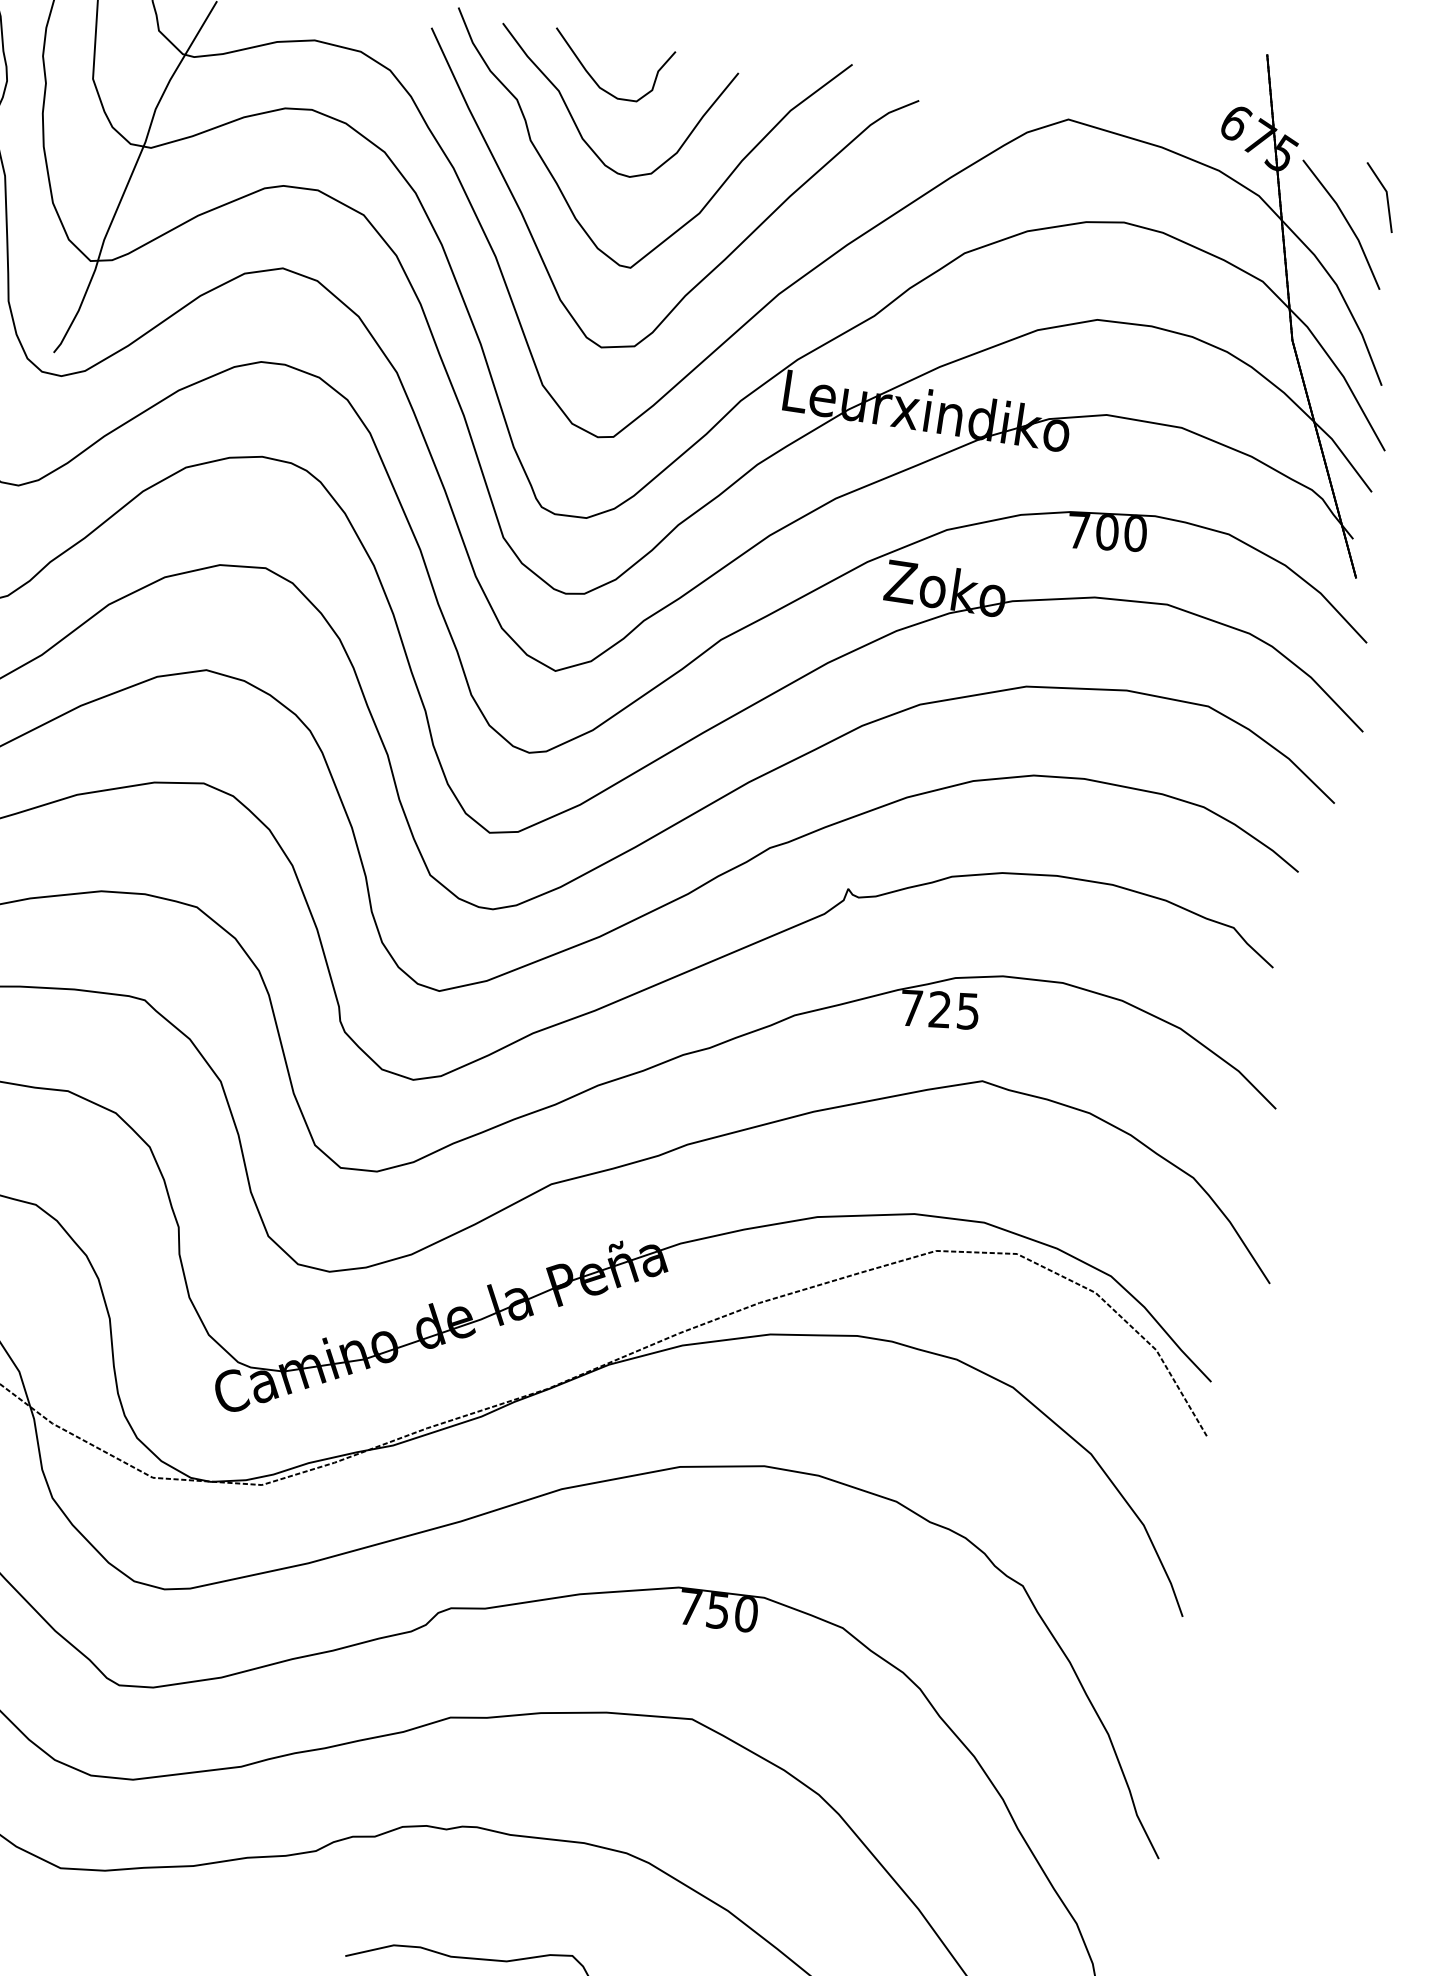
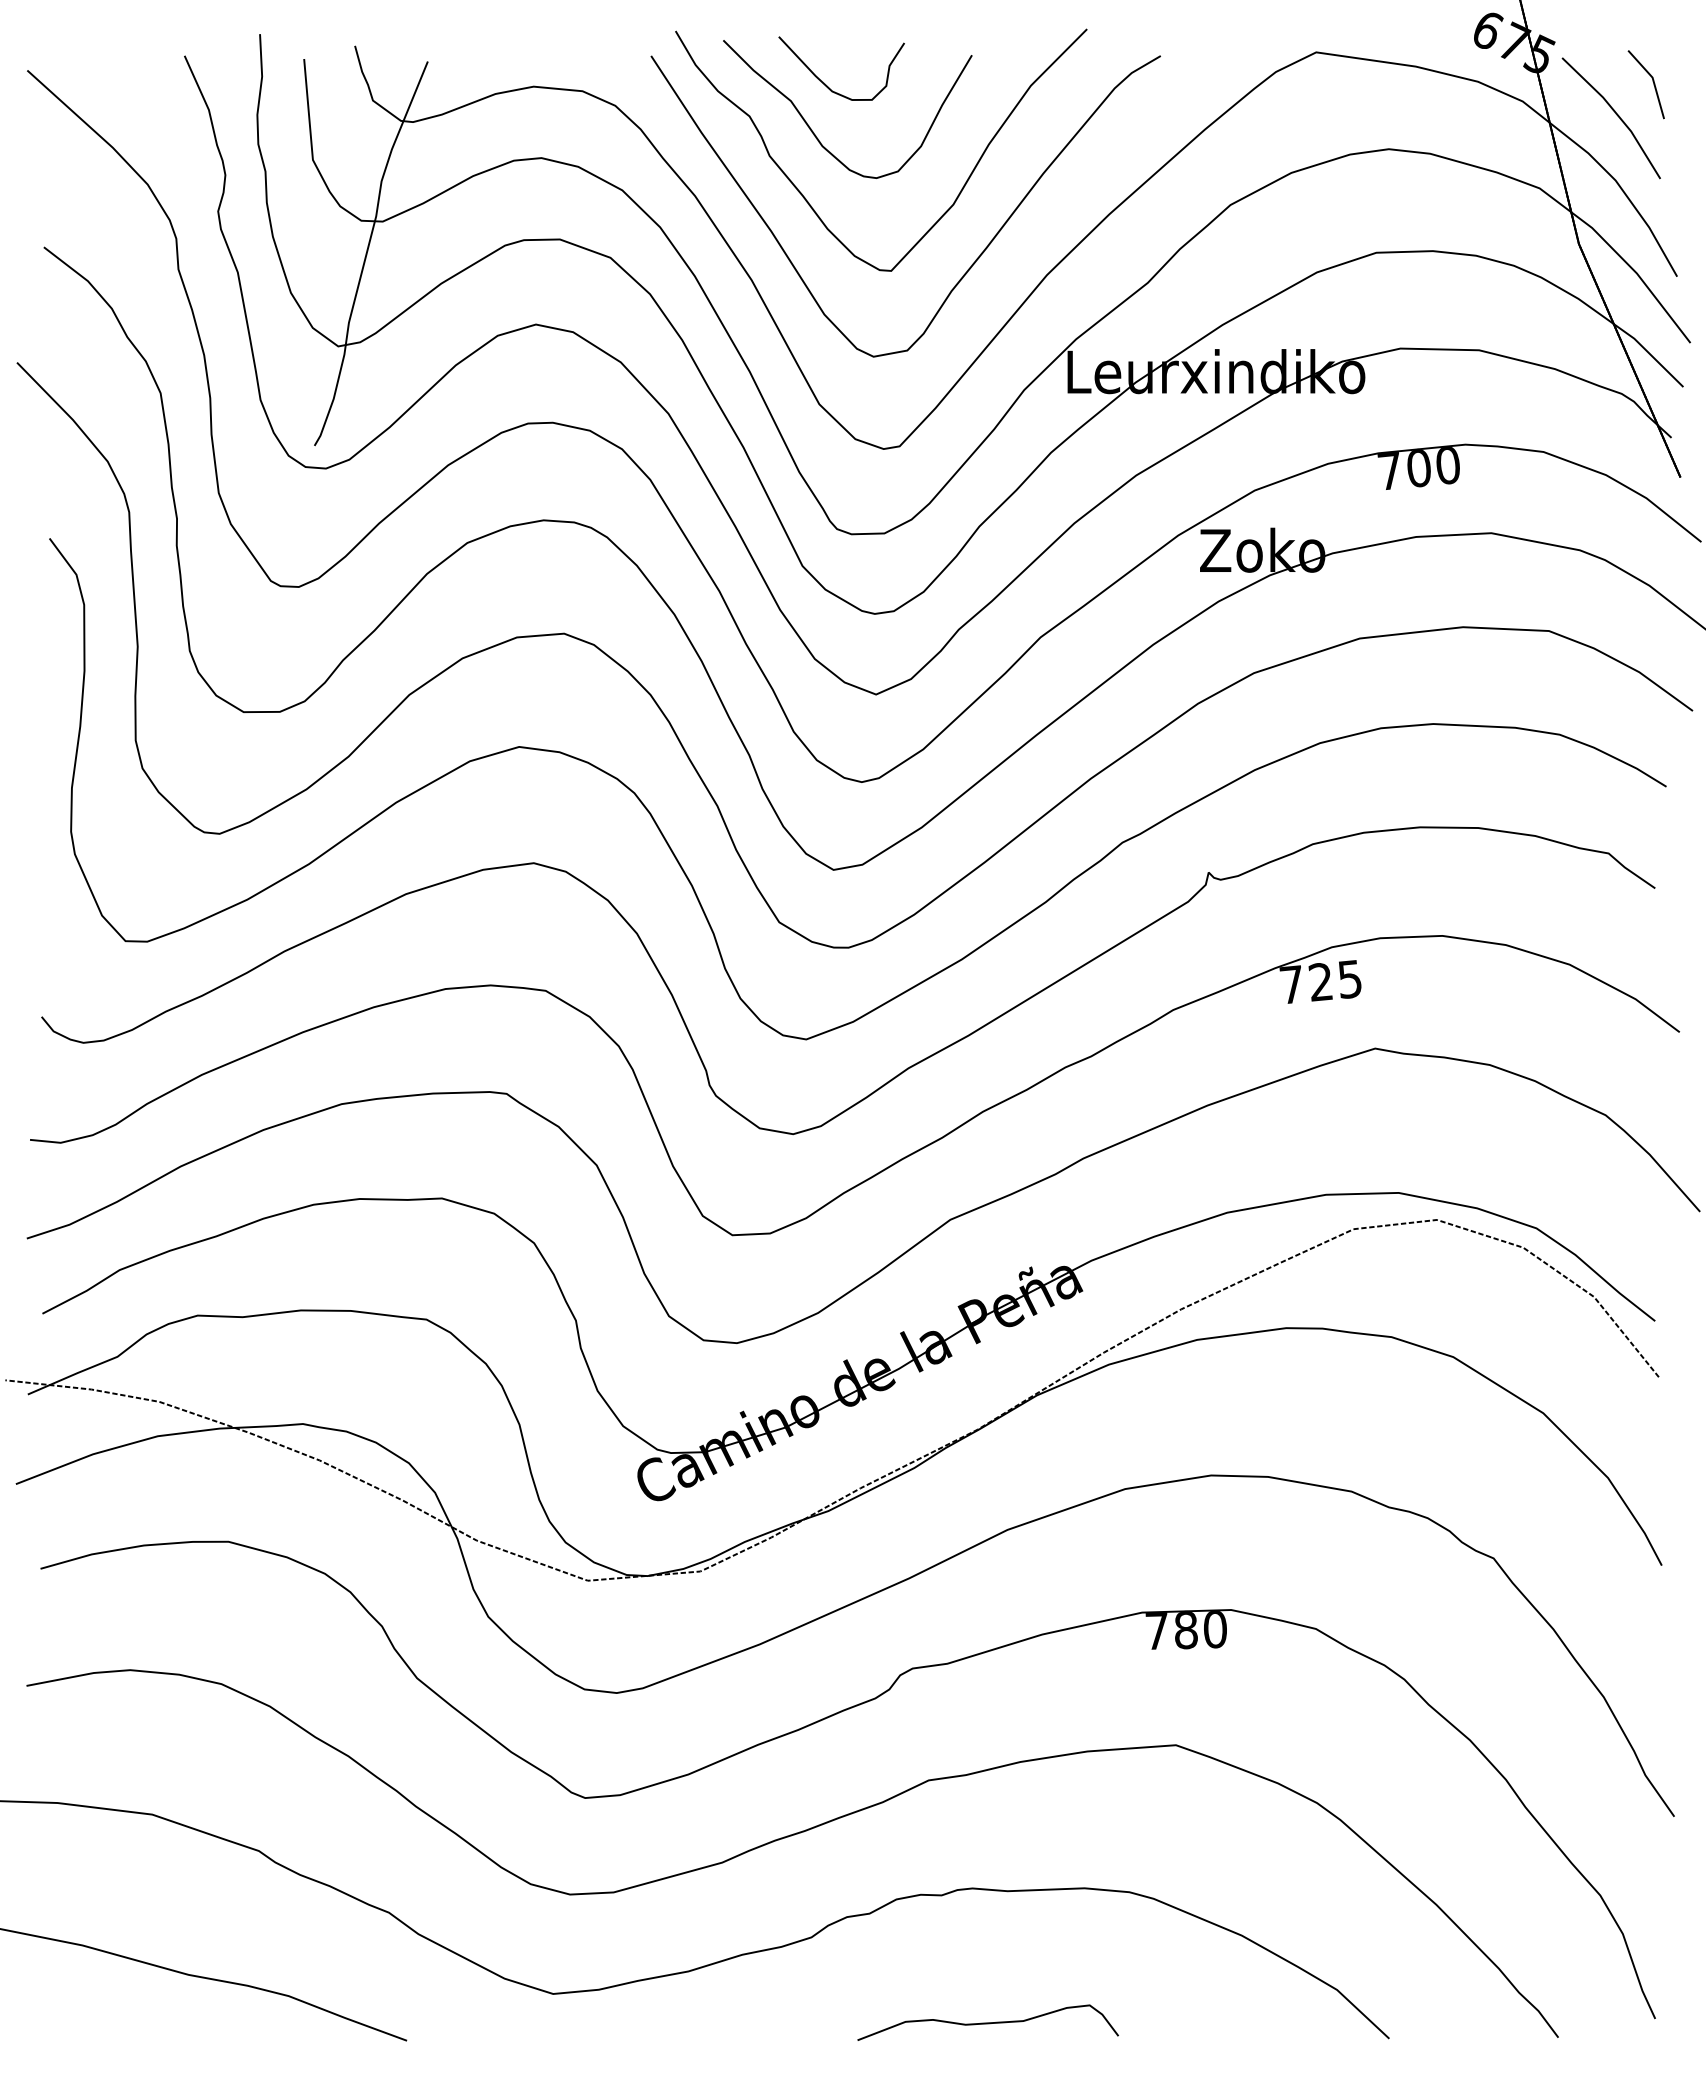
text: (718, 1611) -> (1186, 1630), 750 -> 780

